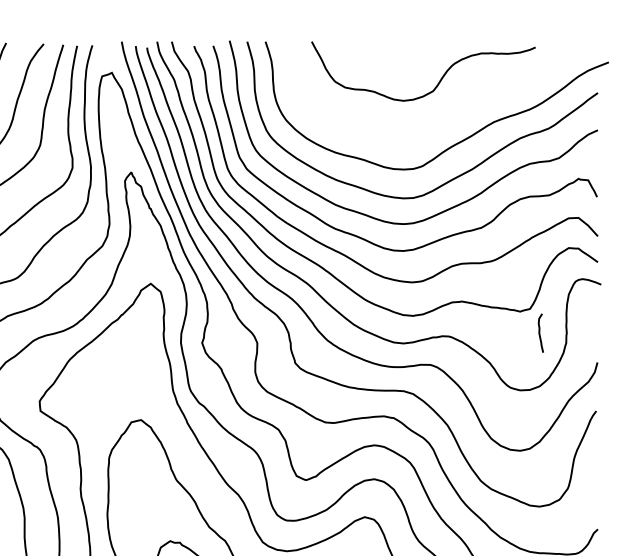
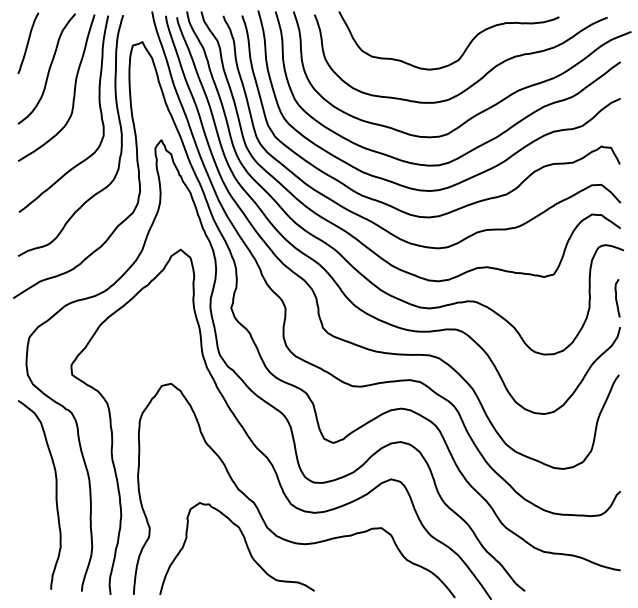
curve: (453, 110) -> (478, 79), added
curve: (539, 333) -> (616, 298), moved

